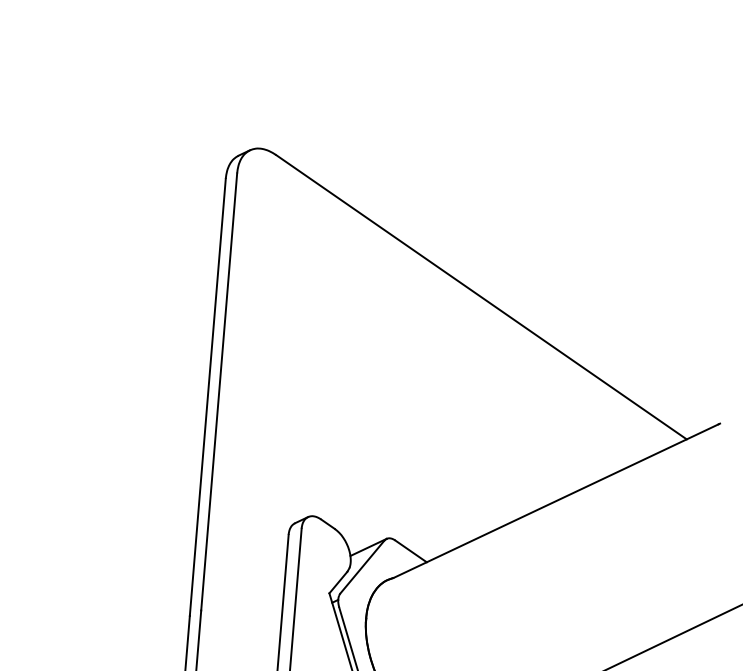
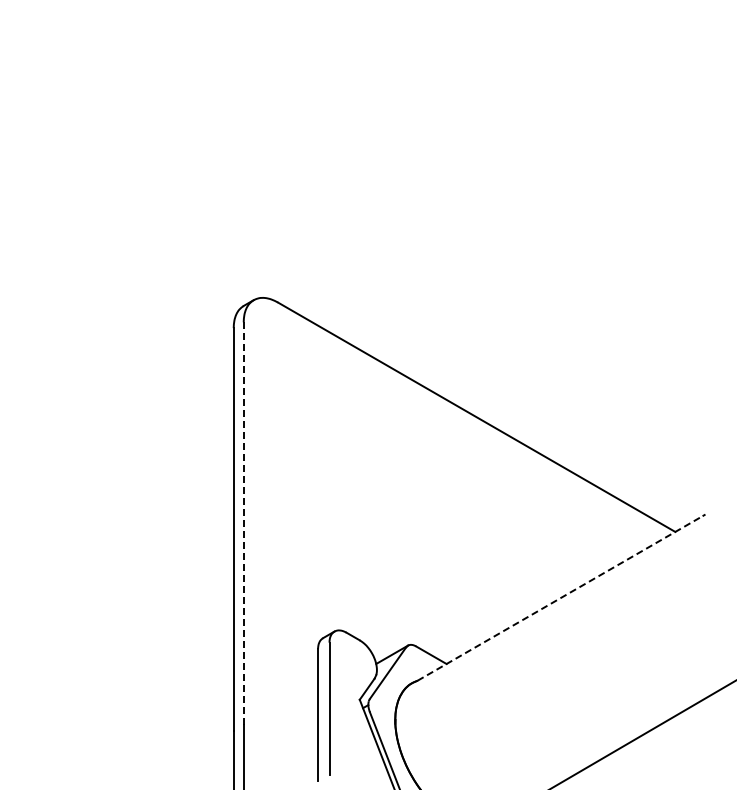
line: (218, 392) -> (243, 524), solid -> dashed
line: (556, 500) -> (560, 597), solid -> dashed

